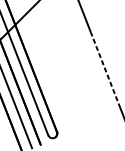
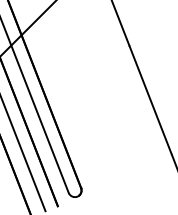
line: (105, 70) -> (150, 100), dashed -> solid

